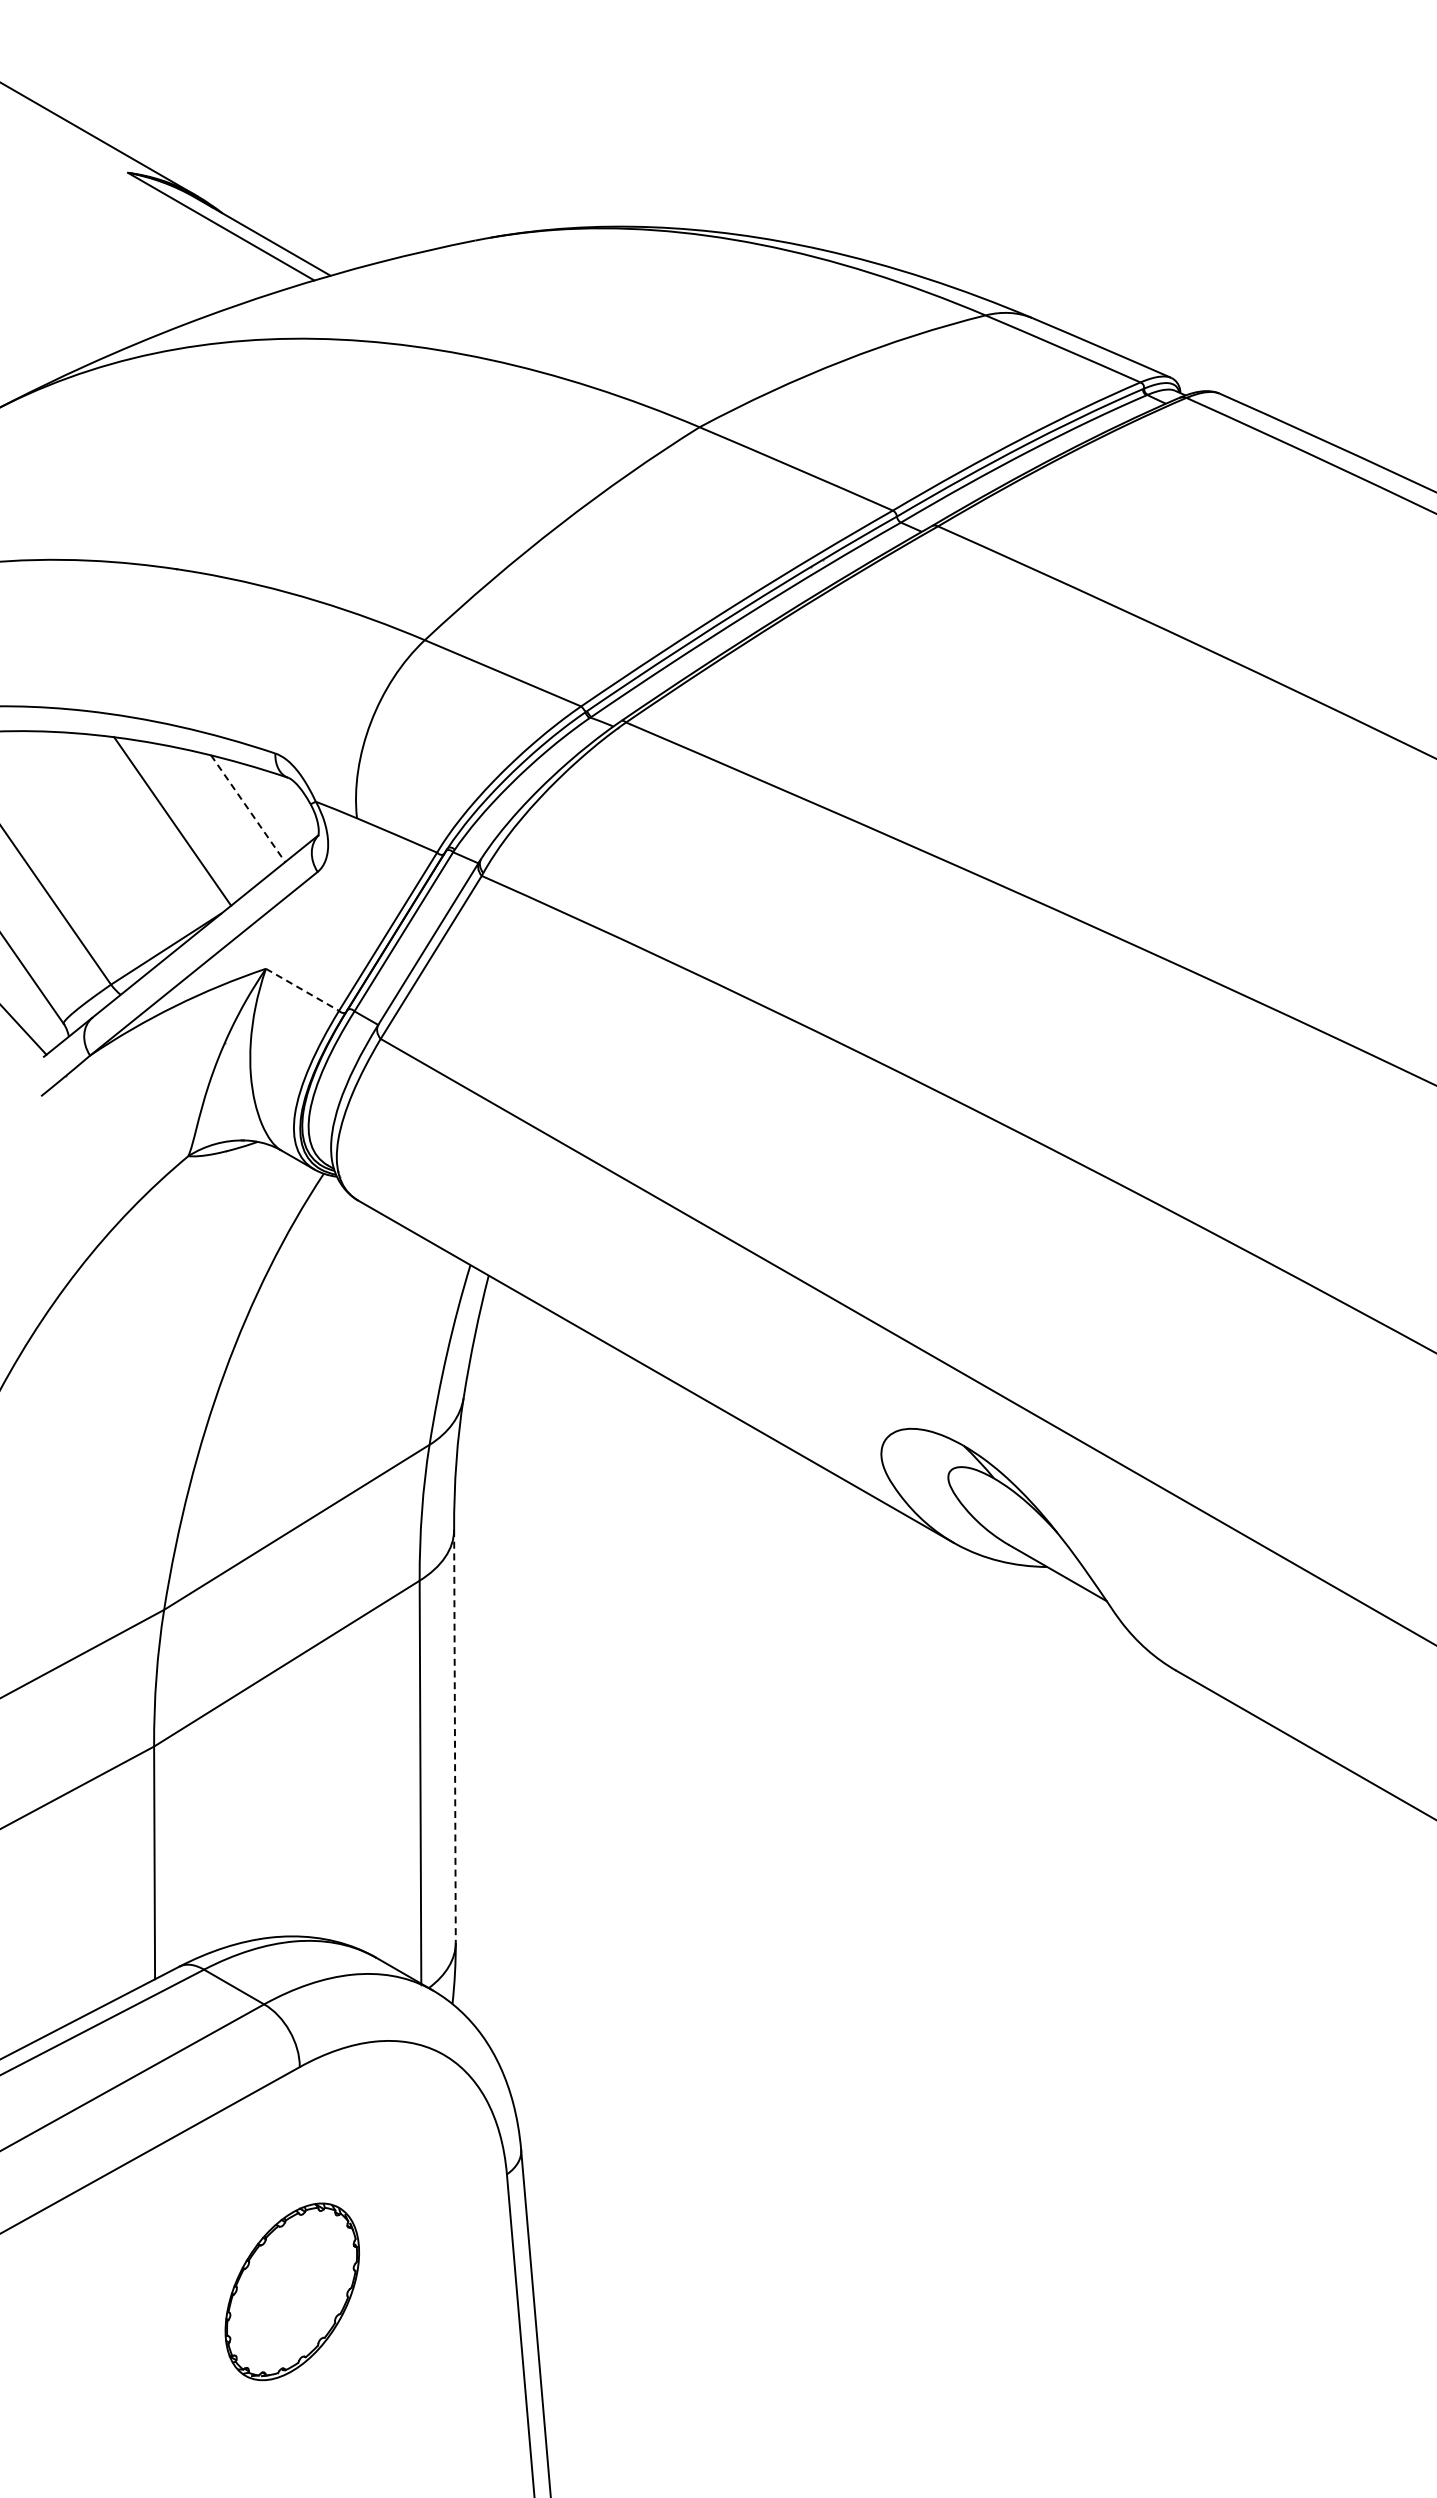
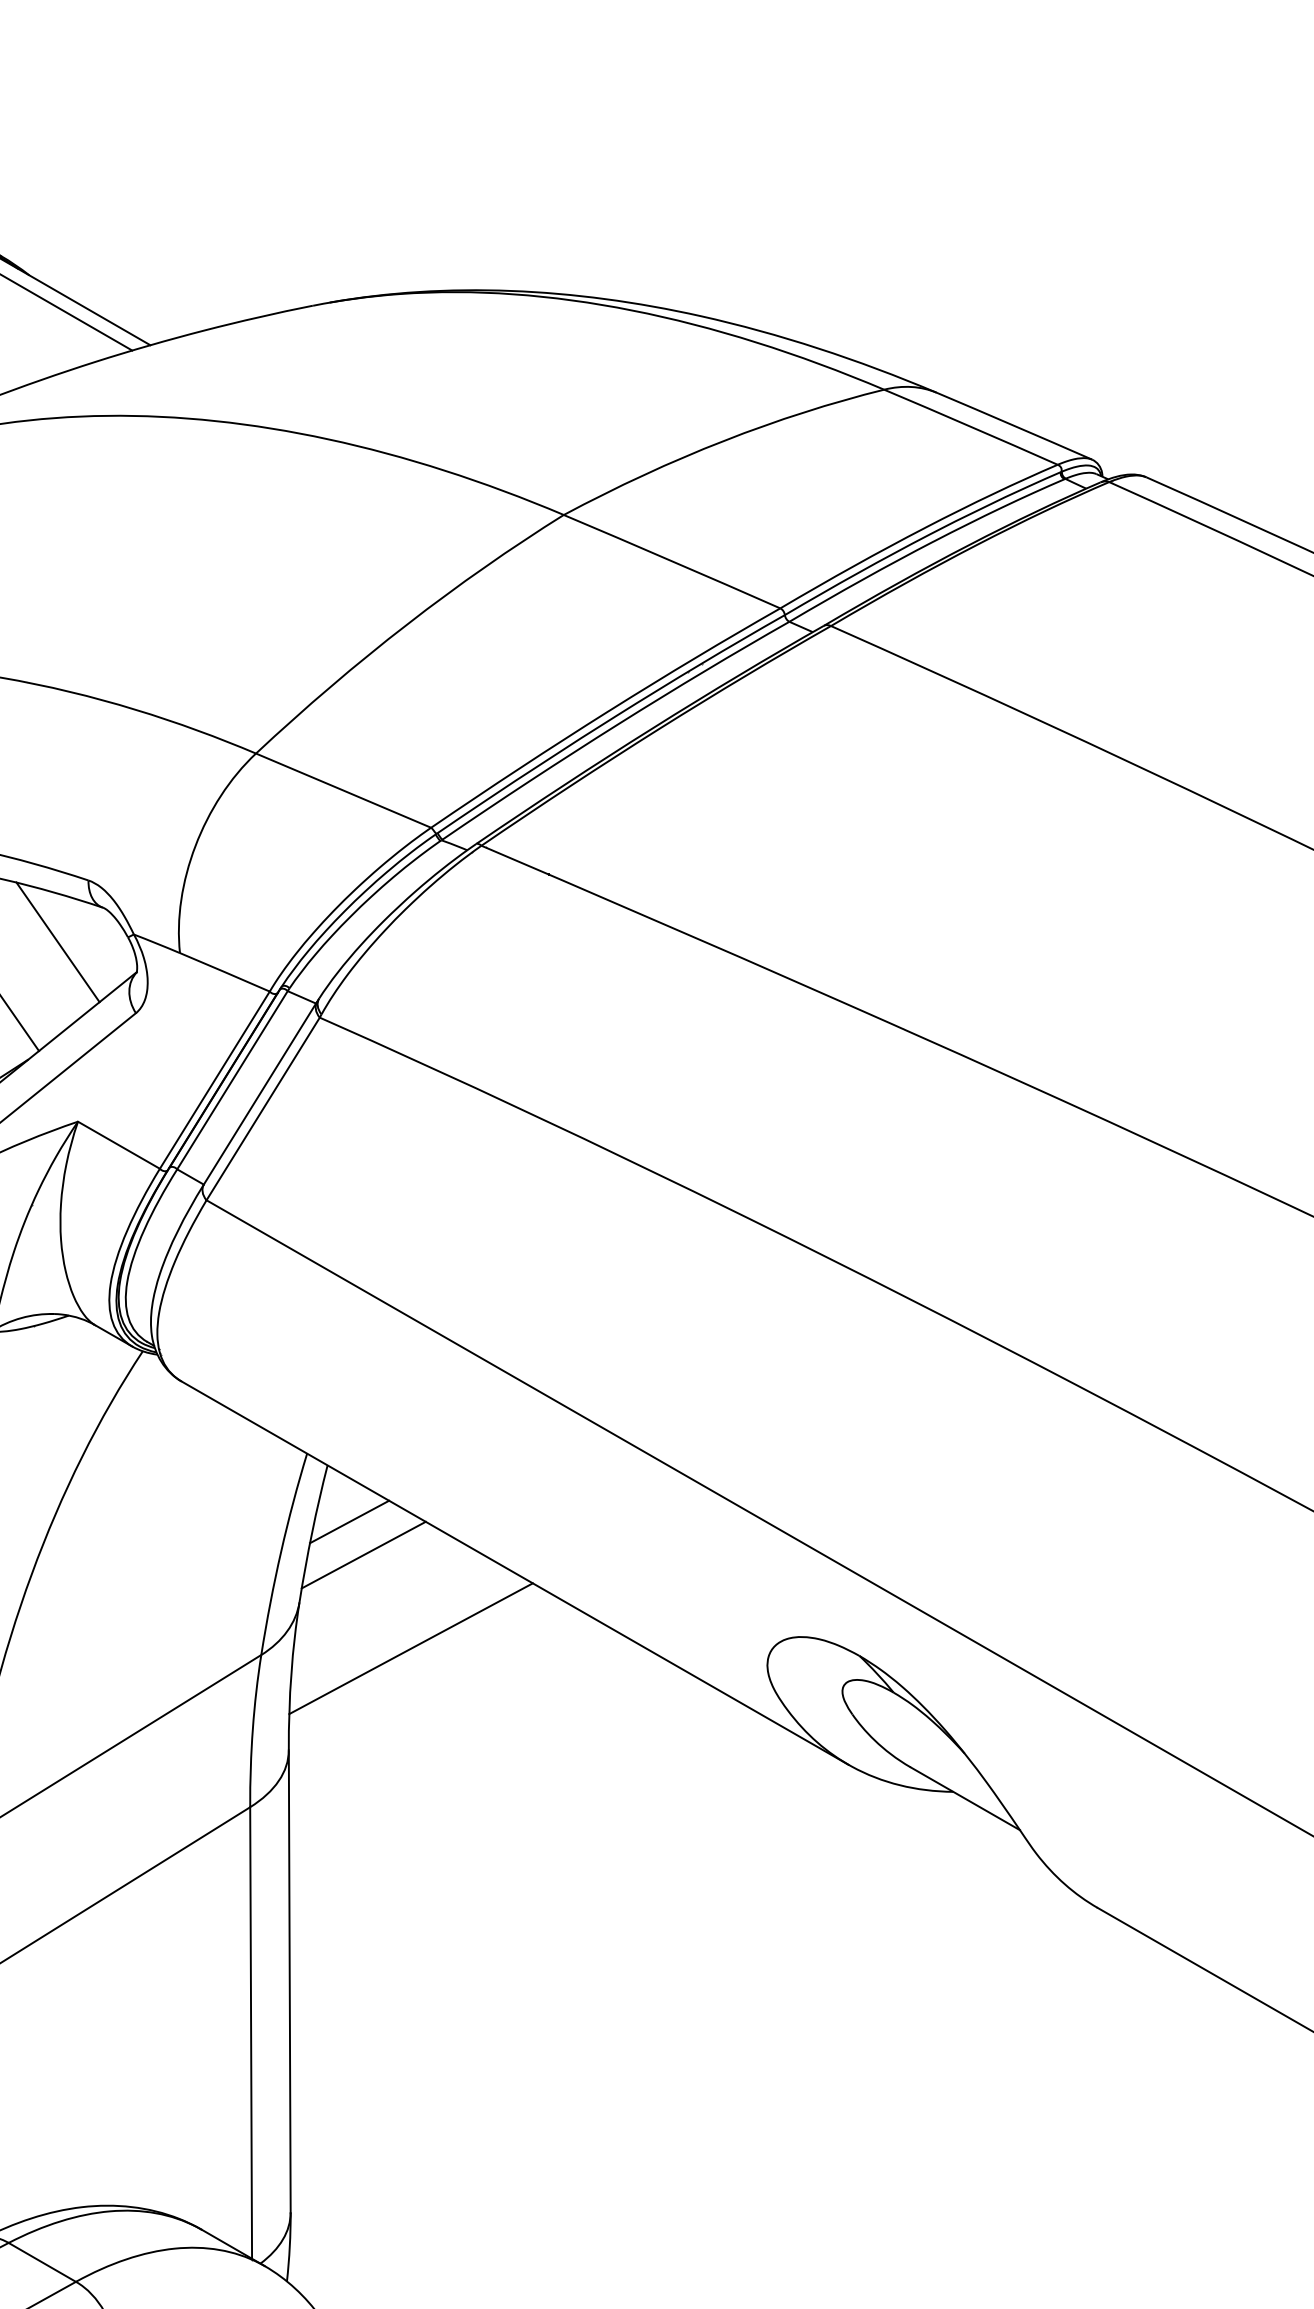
line: (248, 809) -> (58, 943), dashed -> solid
line: (302, 990) -> (118, 1145), dashed -> solid
line: (508, 1326) -> (349, 1522), added
line: (520, 1355) -> (363, 1554), added
line: (562, 1438) -> (410, 1647), added
line: (454, 1736) -> (289, 1981), dashed -> solid

